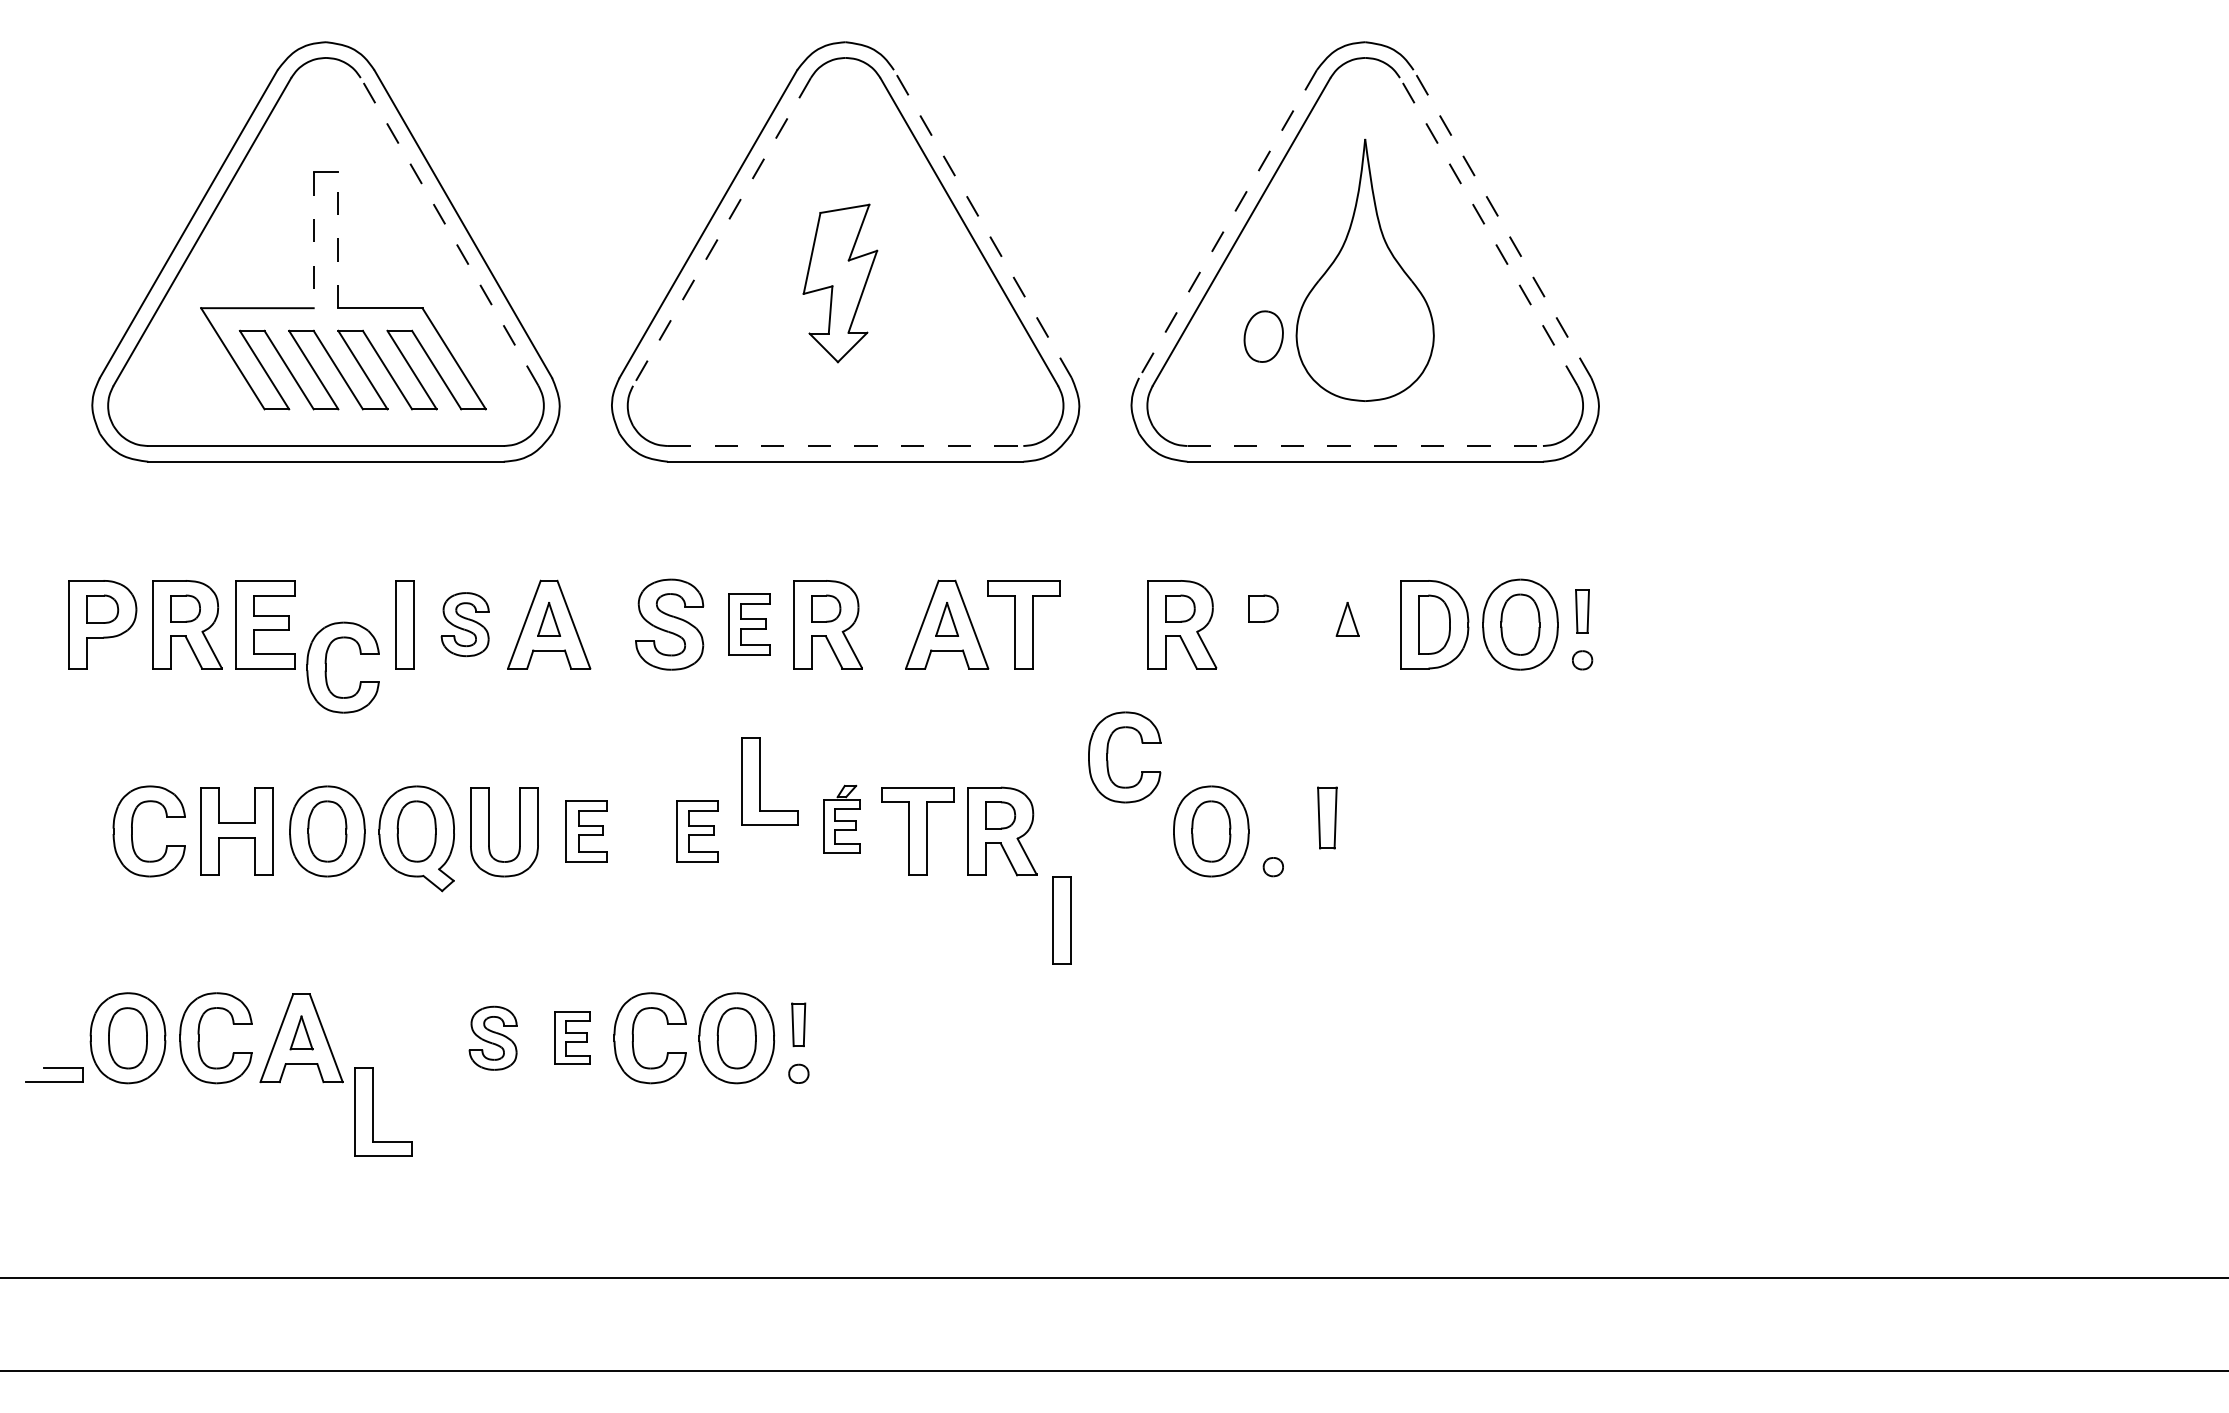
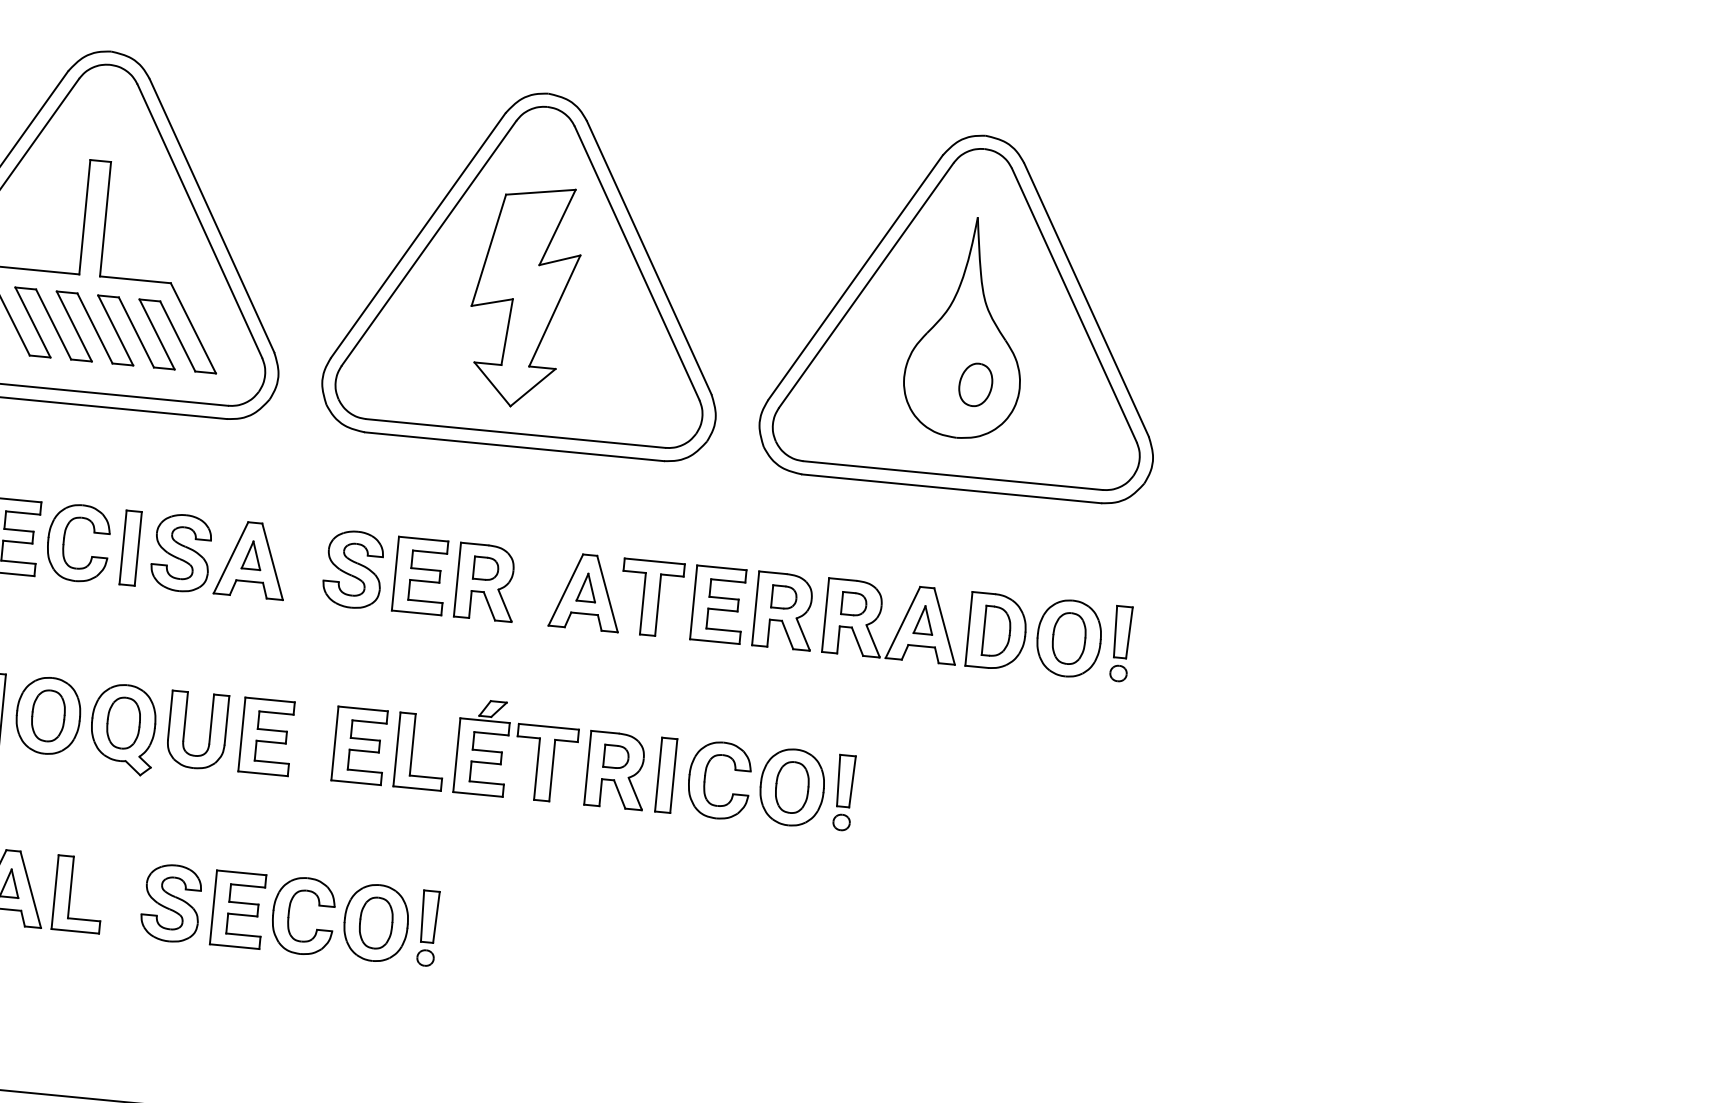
line: (982, 224) -> (648, 258), dashed -> solid
line: (1227, 224) -> (855, 278), dashed -> solid
line: (1502, 224) -> (1086, 300), dashed -> solid
line: (449, 231) -> (199, 220), dashed -> solid
line: (722, 231) -> (429, 242), dashed -> solid
line: (1488, 231) -> (1074, 305), dashed -> solid
line: (313, 240) -> (84, 217), dashed -> solid
line: (338, 240) -> (105, 219), dashed -> solid
part: (840, 283) -> (524, 296), size x1.67
part: (1263, 336) -> (975, 384), moved
line: (845, 446) -> (515, 433), dashed -> solid
line: (1365, 446) -> (953, 476), dashed -> solid
part: (1582, 611) -> (1122, 632), size x1.43
part: (464, 624) -> (180, 552), size x1.43
part: (749, 624) -> (420, 575), size x1.43
part: (1103, 624) -> (718, 604), added
part: (1320, 627) -> (900, 624), added
part: (326, 667) -> (64, 541), moved
part: (1108, 760) -> (705, 781), moved
part: (760, 781) -> (412, 750), moved
part: (1327, 817) -> (845, 780), moved
part: (841, 818) -> (482, 746), size x1.67
part: (586, 831) -> (266, 736), size x1.43
part: (697, 831) -> (359, 745), size x1.43
part: (1061, 920) -> (666, 775), moved
part: (798, 1024) -> (429, 916), size x1.43
part: (572, 1037) -> (238, 909), size x1.67
part: (492, 1038) -> (170, 903), size x1.43
part: (373, 1111) -> (70, 892), moved

